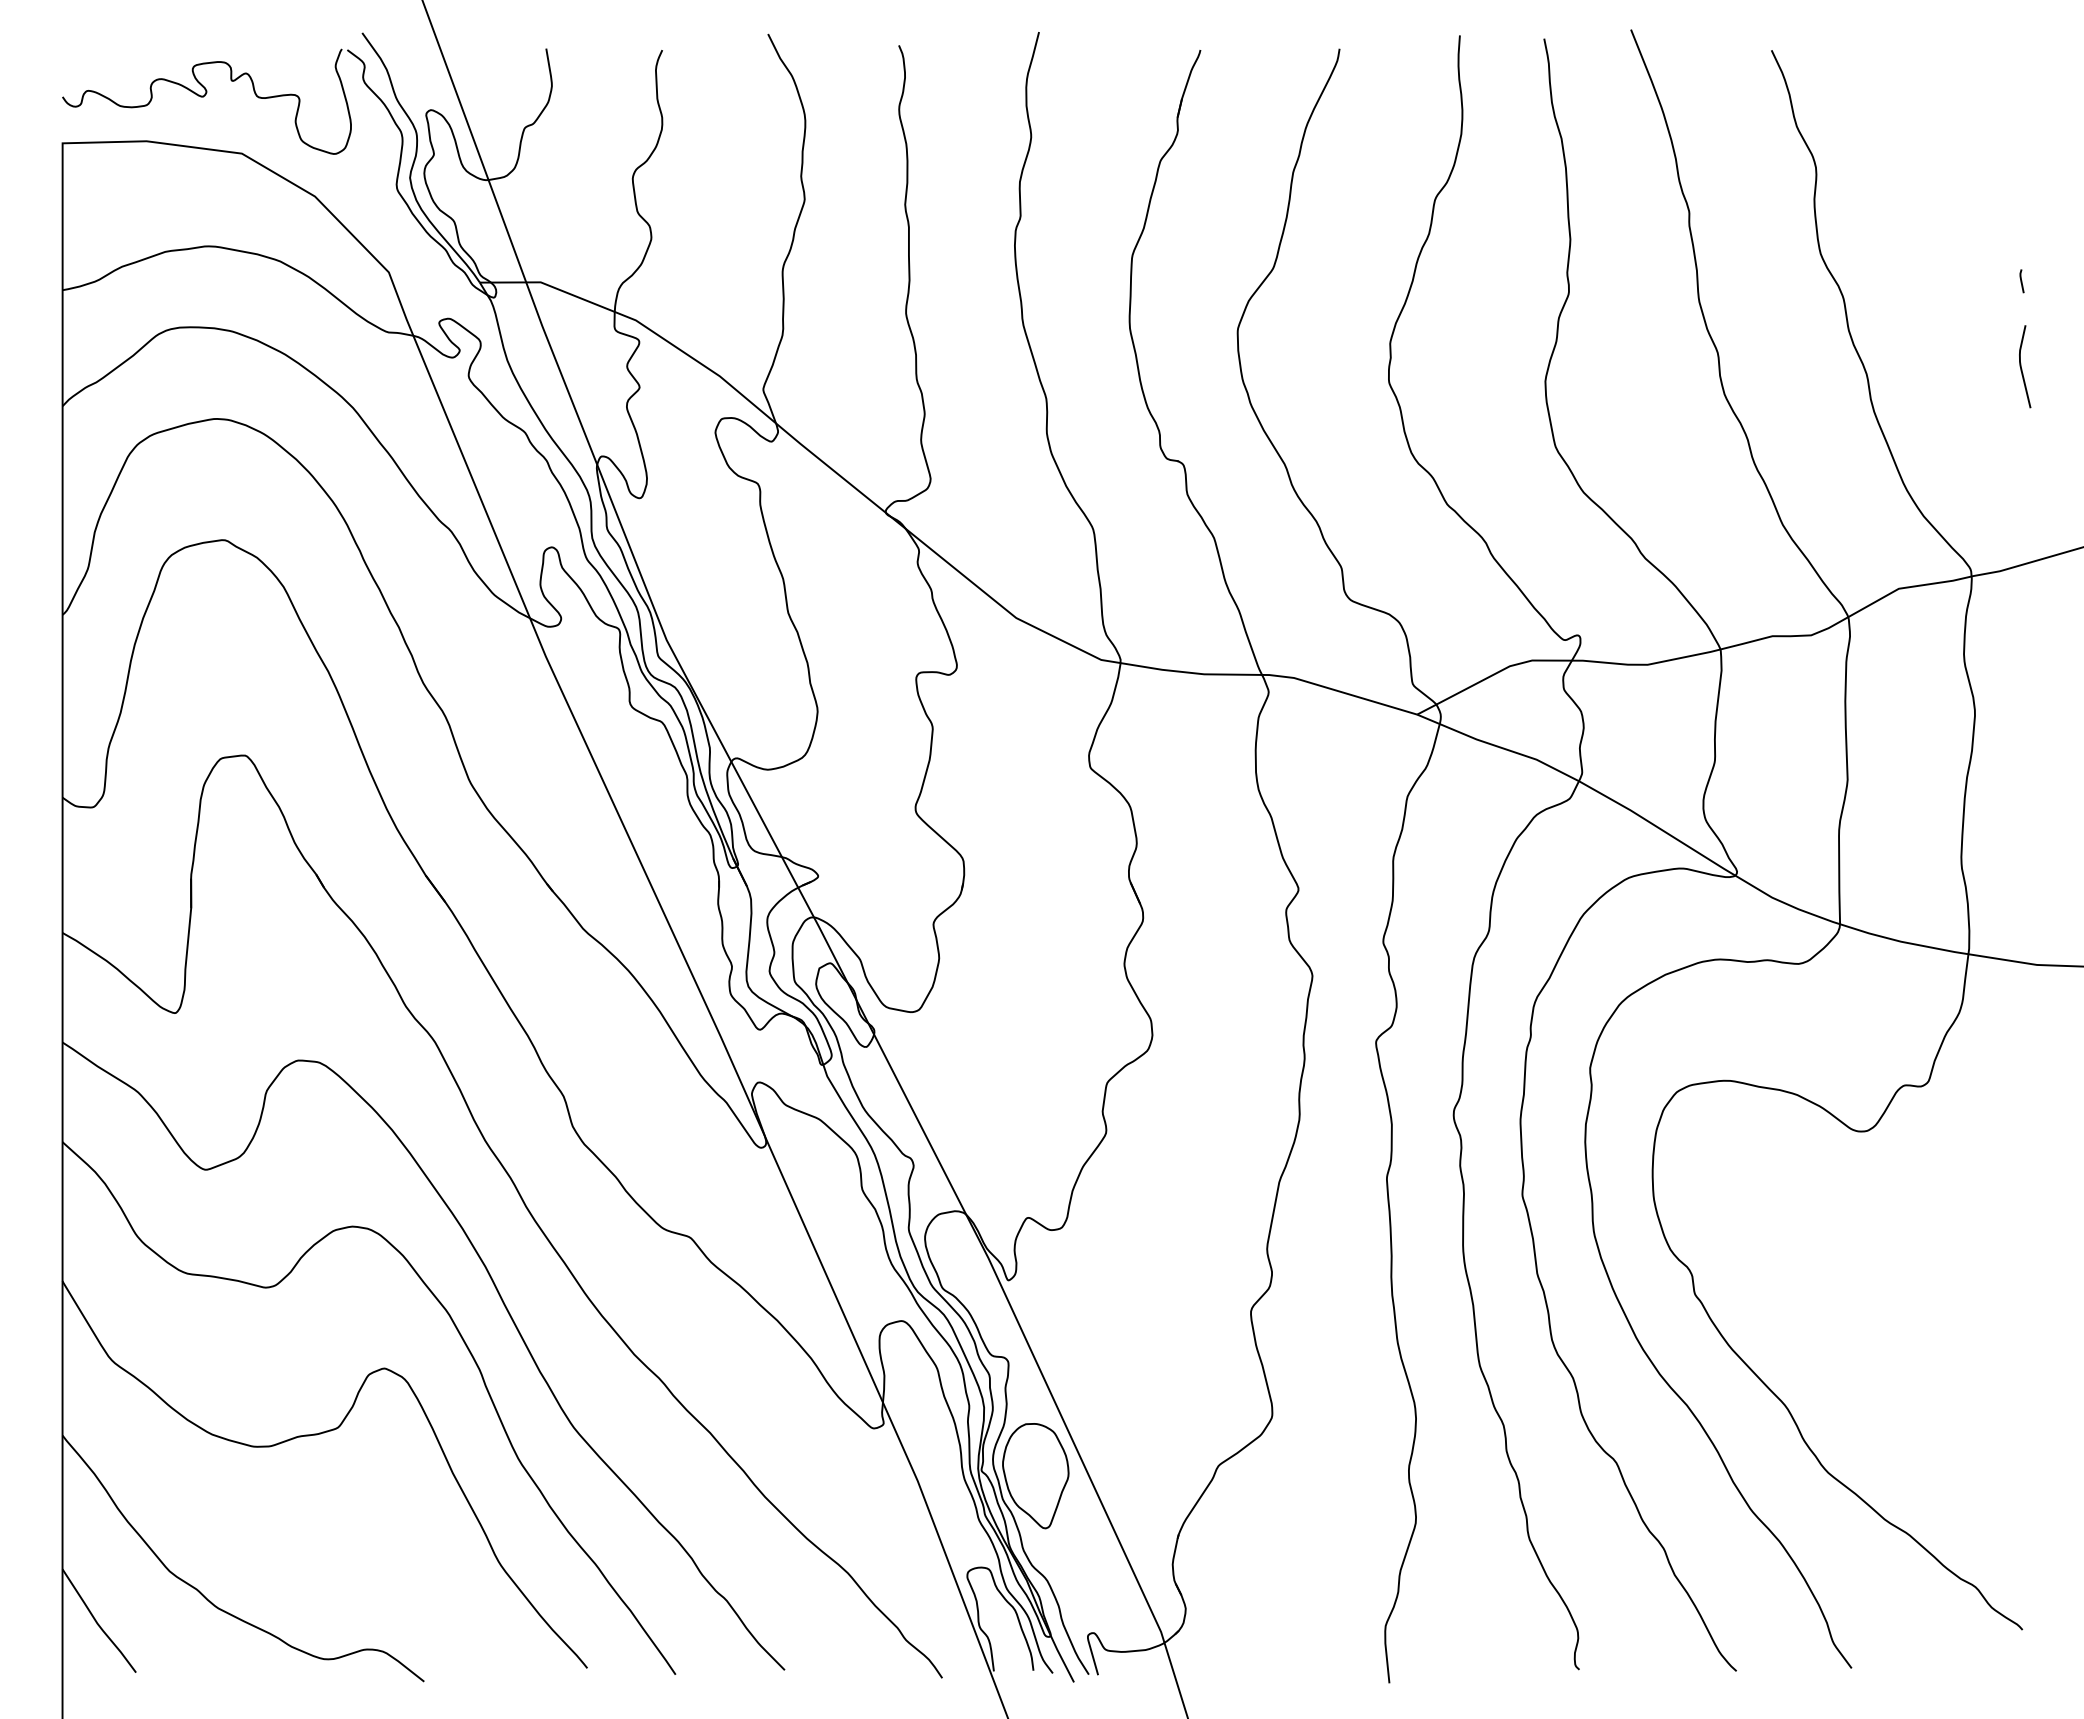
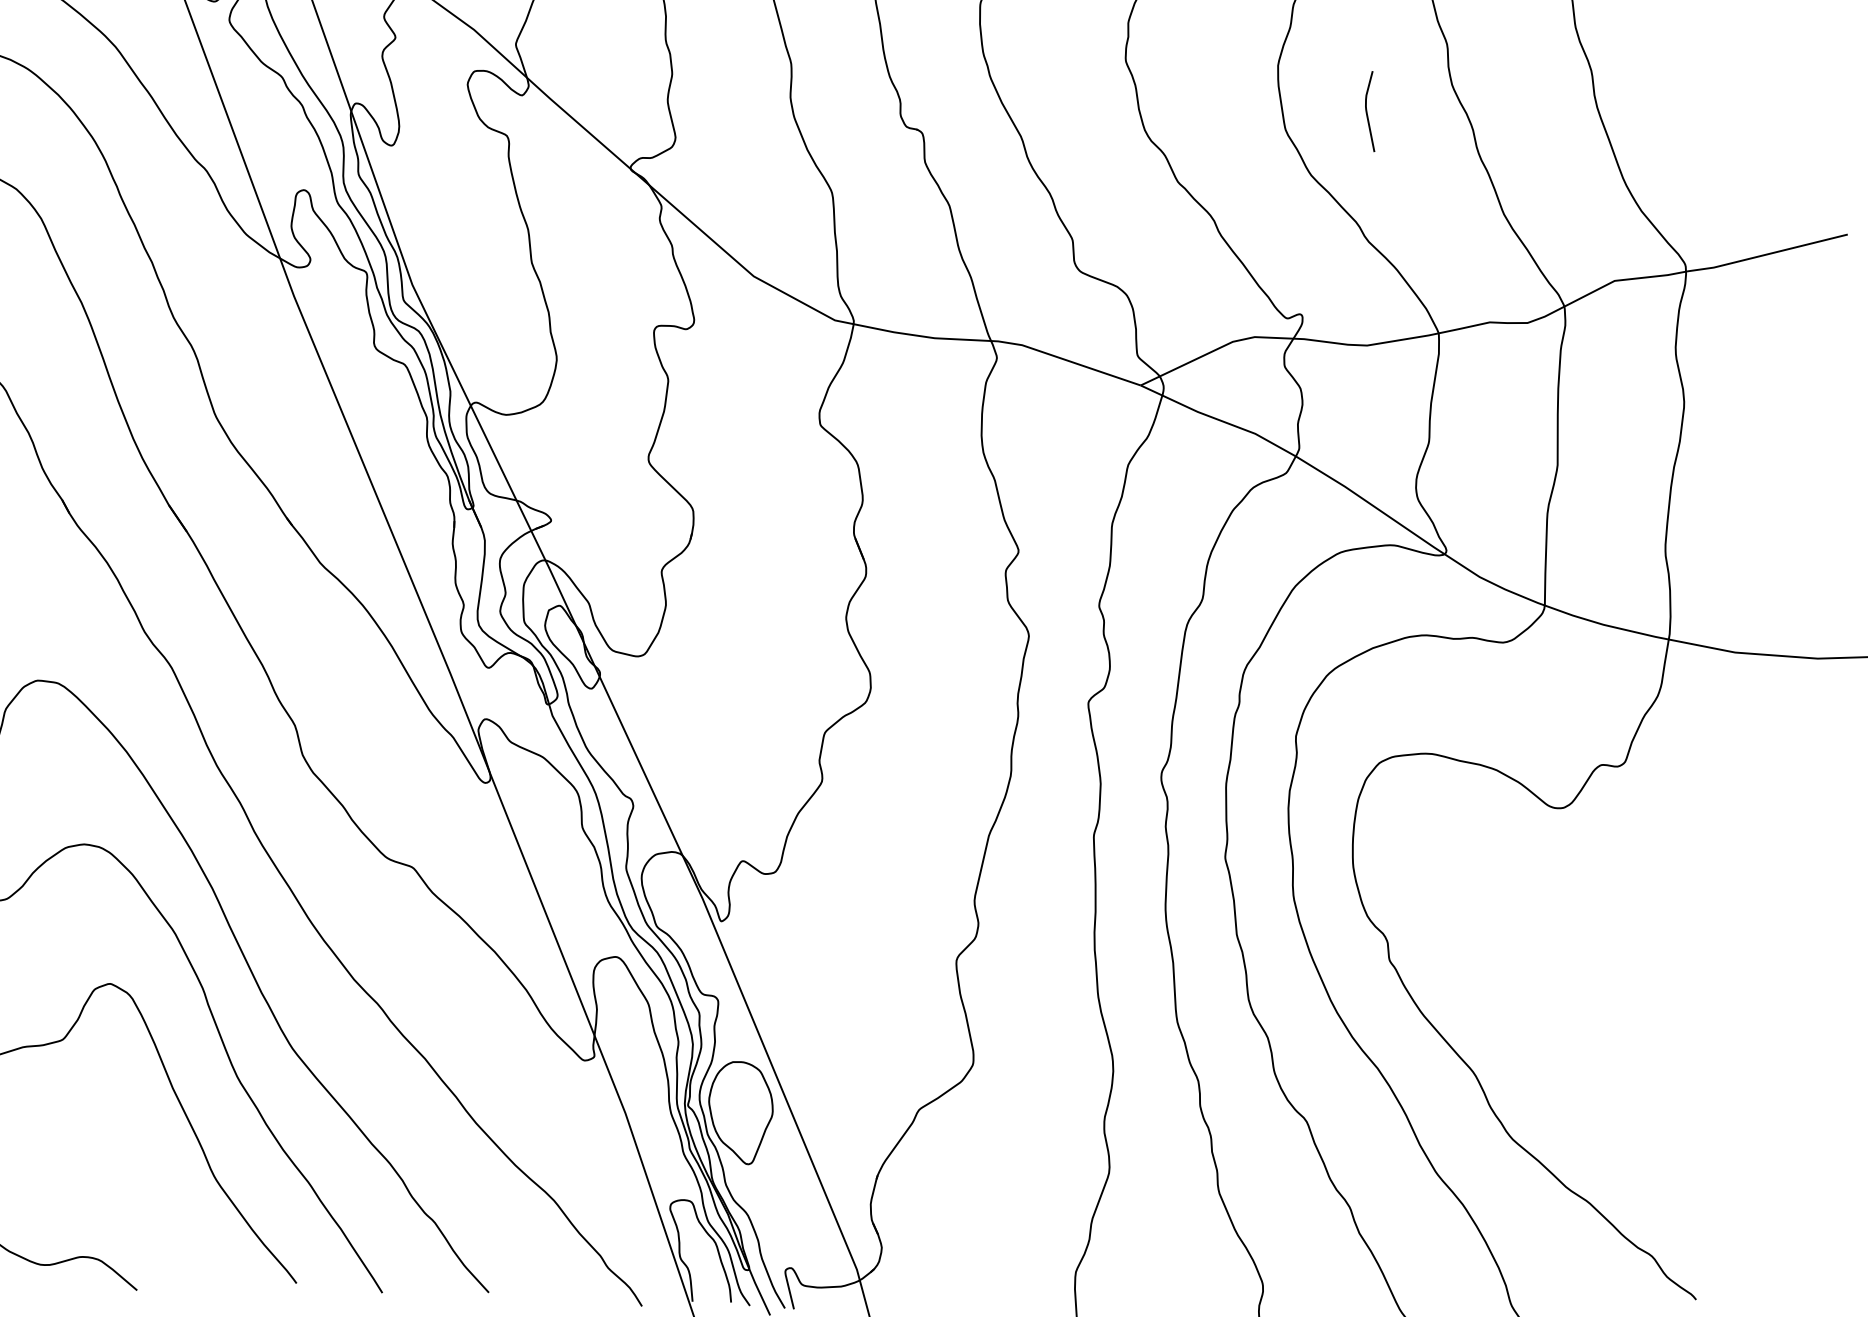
curve: (2021, 366) -> (1367, 111), moved

